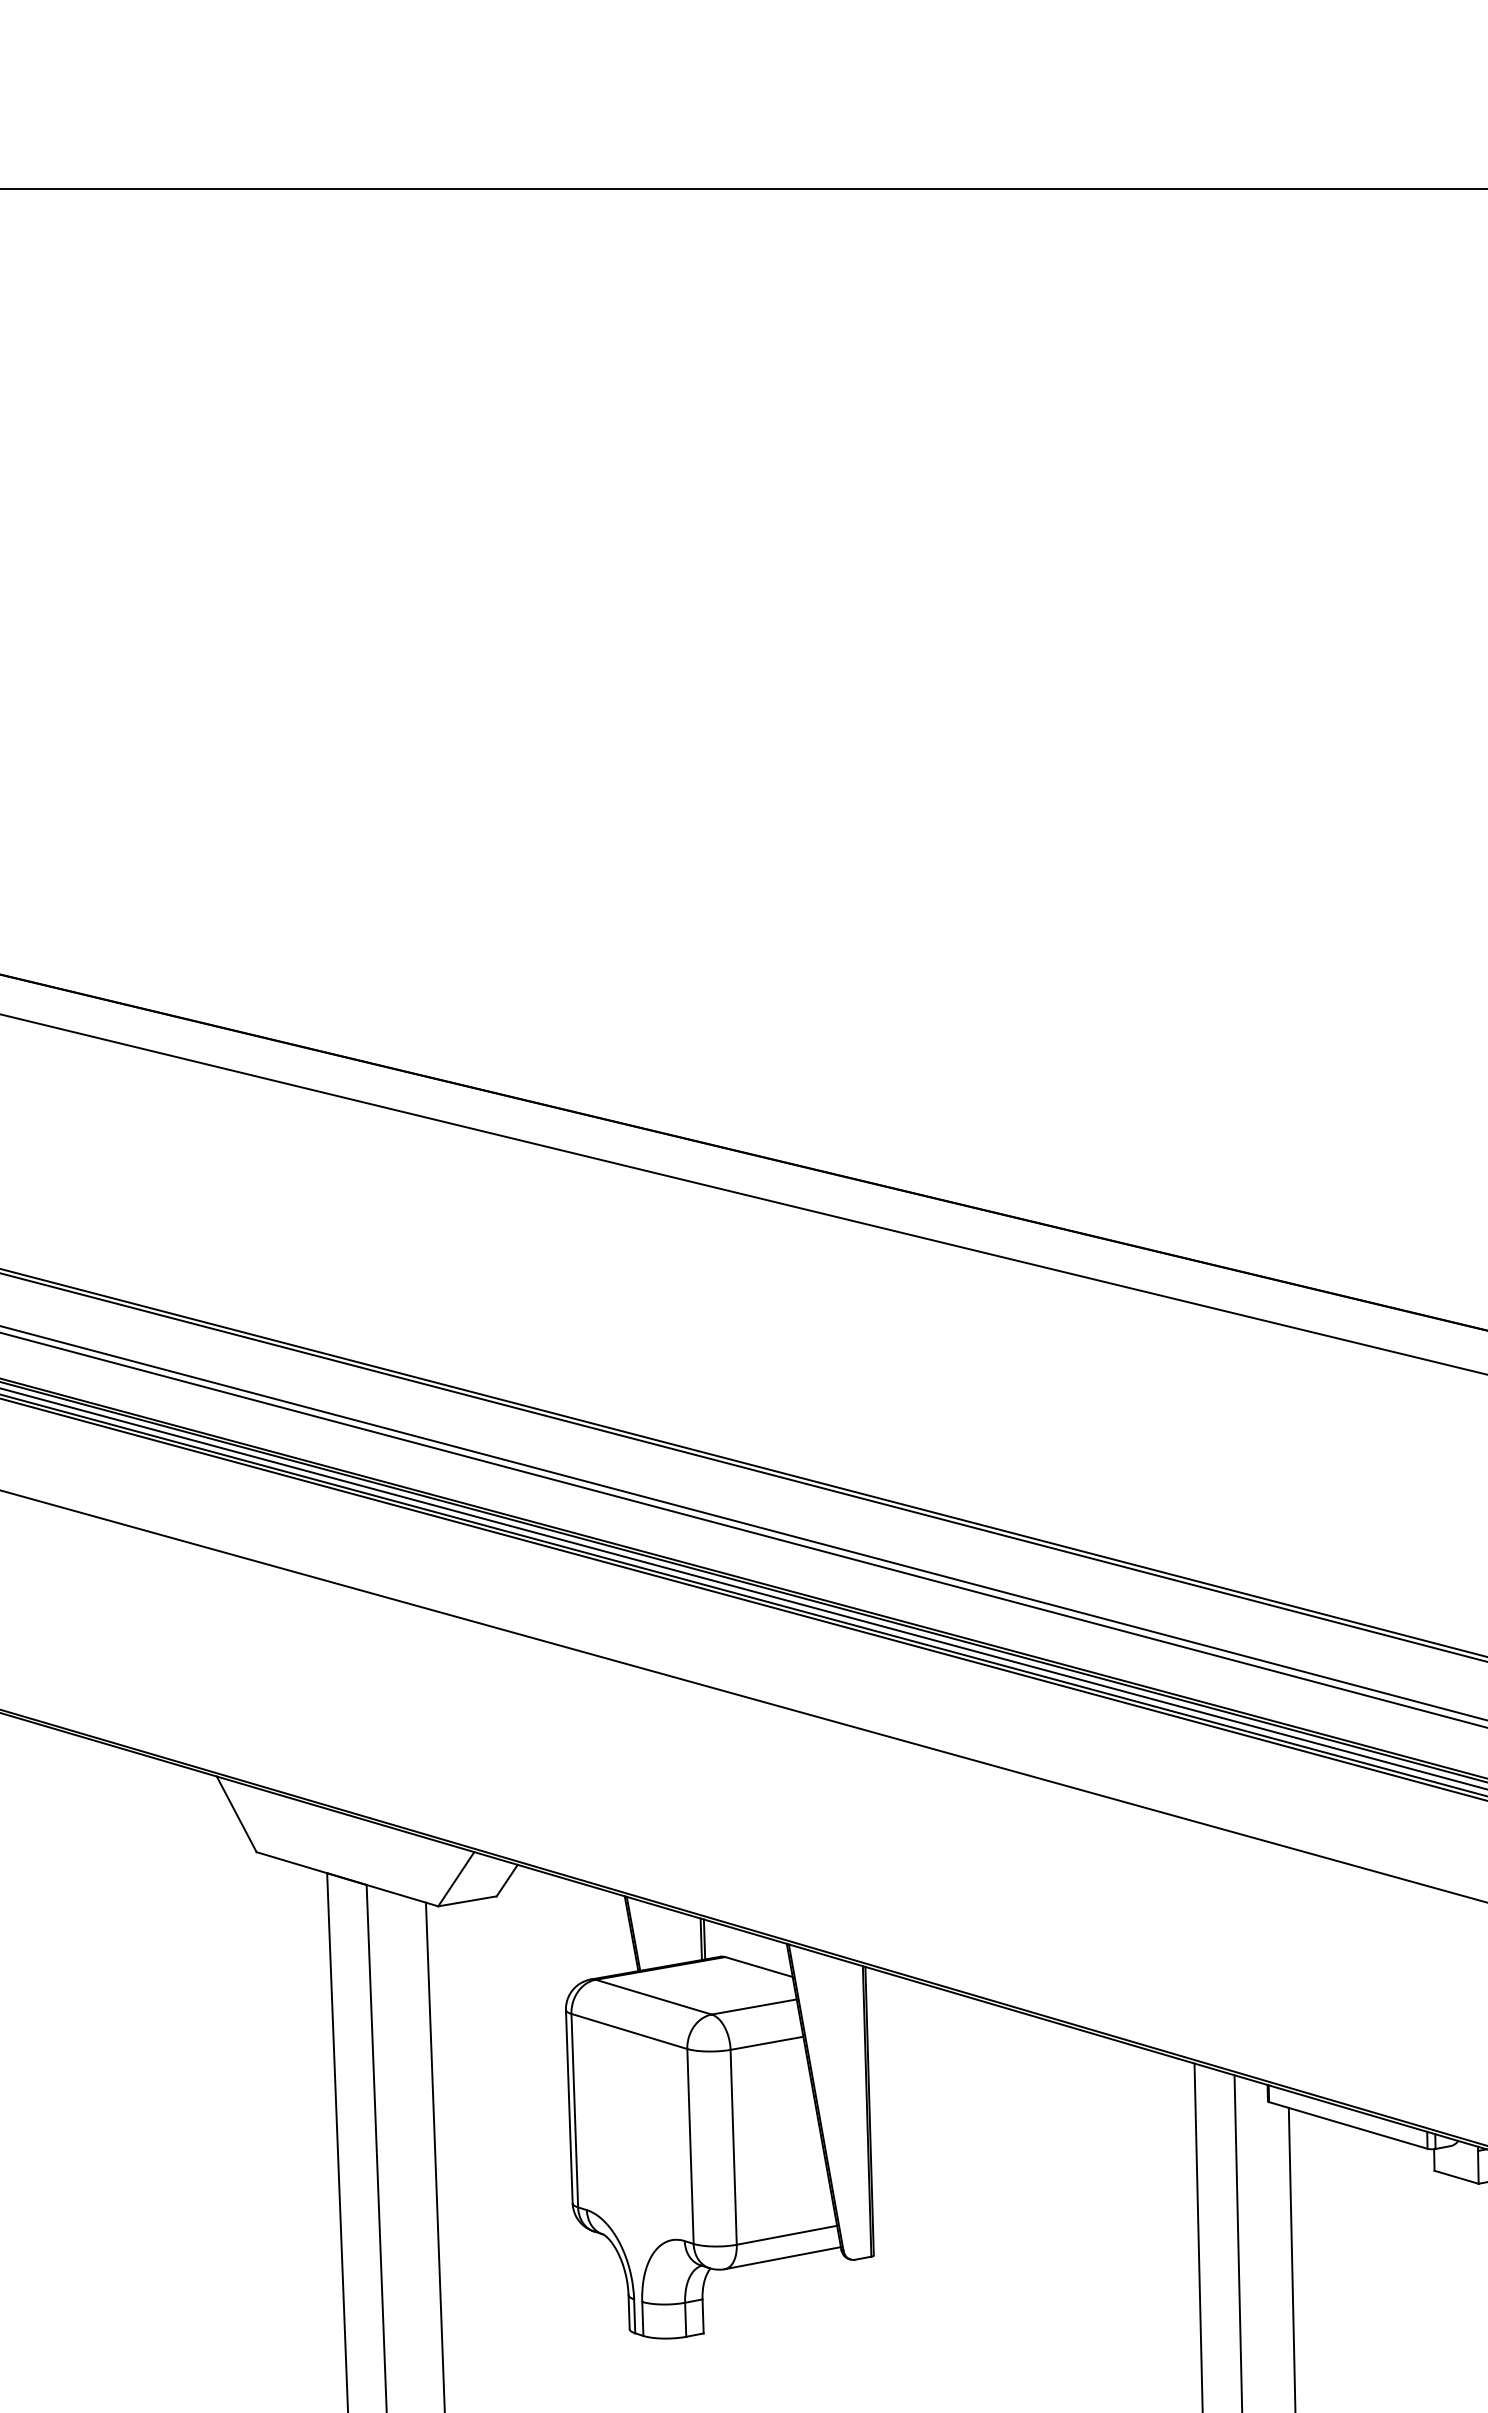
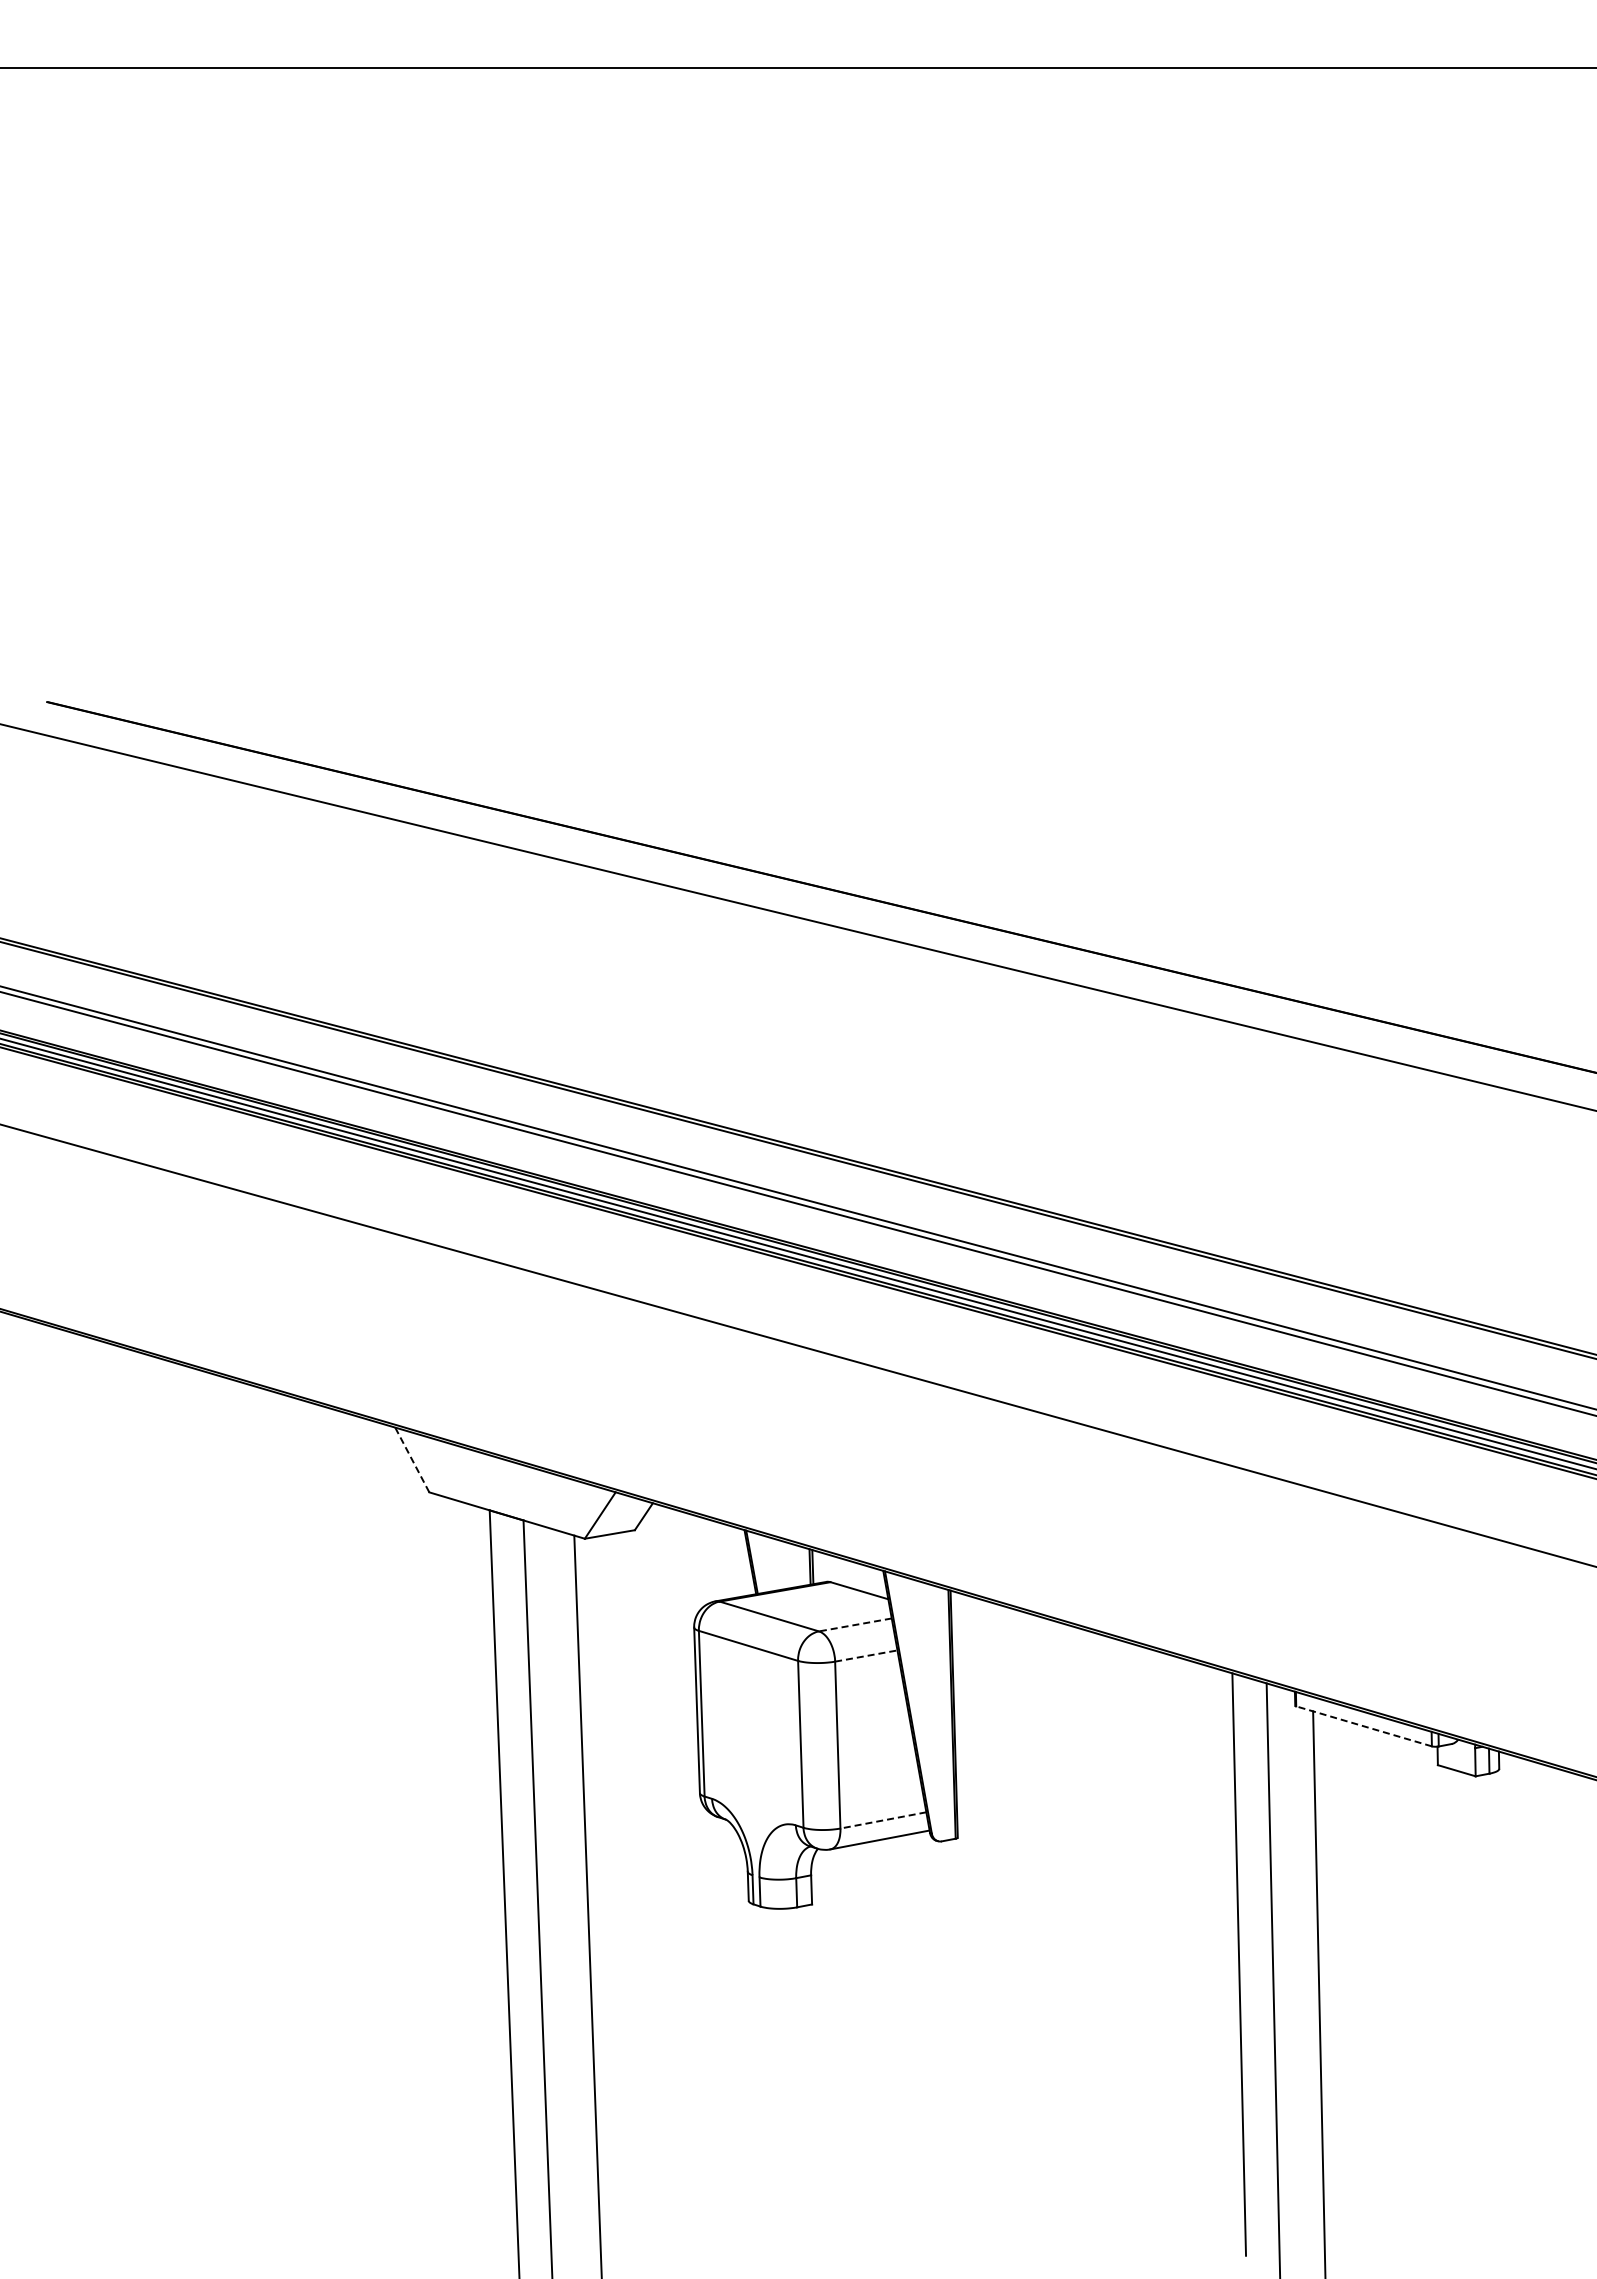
line: (236, 1813) -> (412, 1459), solid -> dashed
line: (754, 2006) -> (855, 1624), solid -> dashed
line: (767, 2043) -> (866, 1656), solid -> dashed
line: (1348, 2125) -> (1364, 1726), solid -> dashed
line: (787, 2235) -> (883, 1820), solid -> dashed

